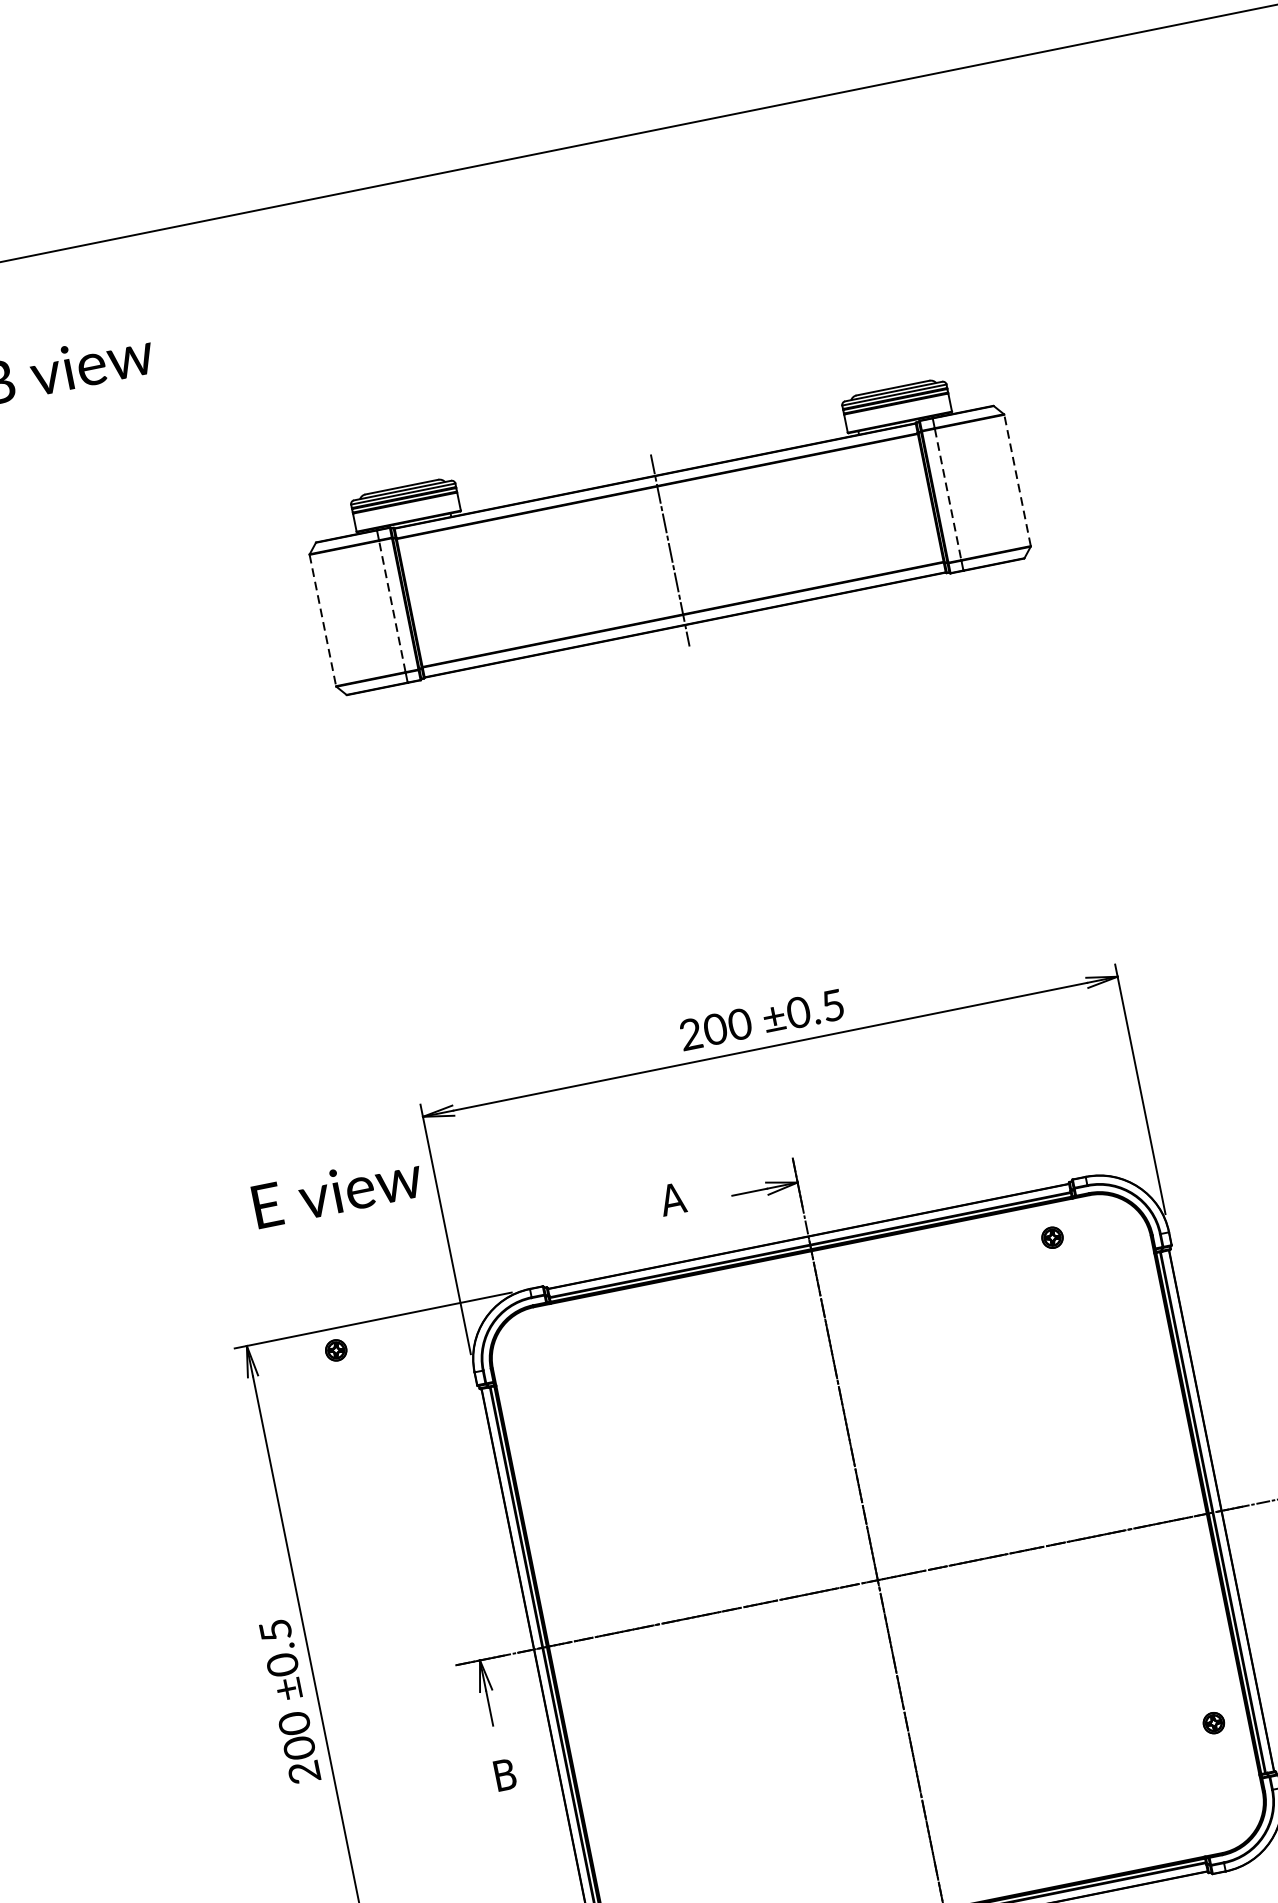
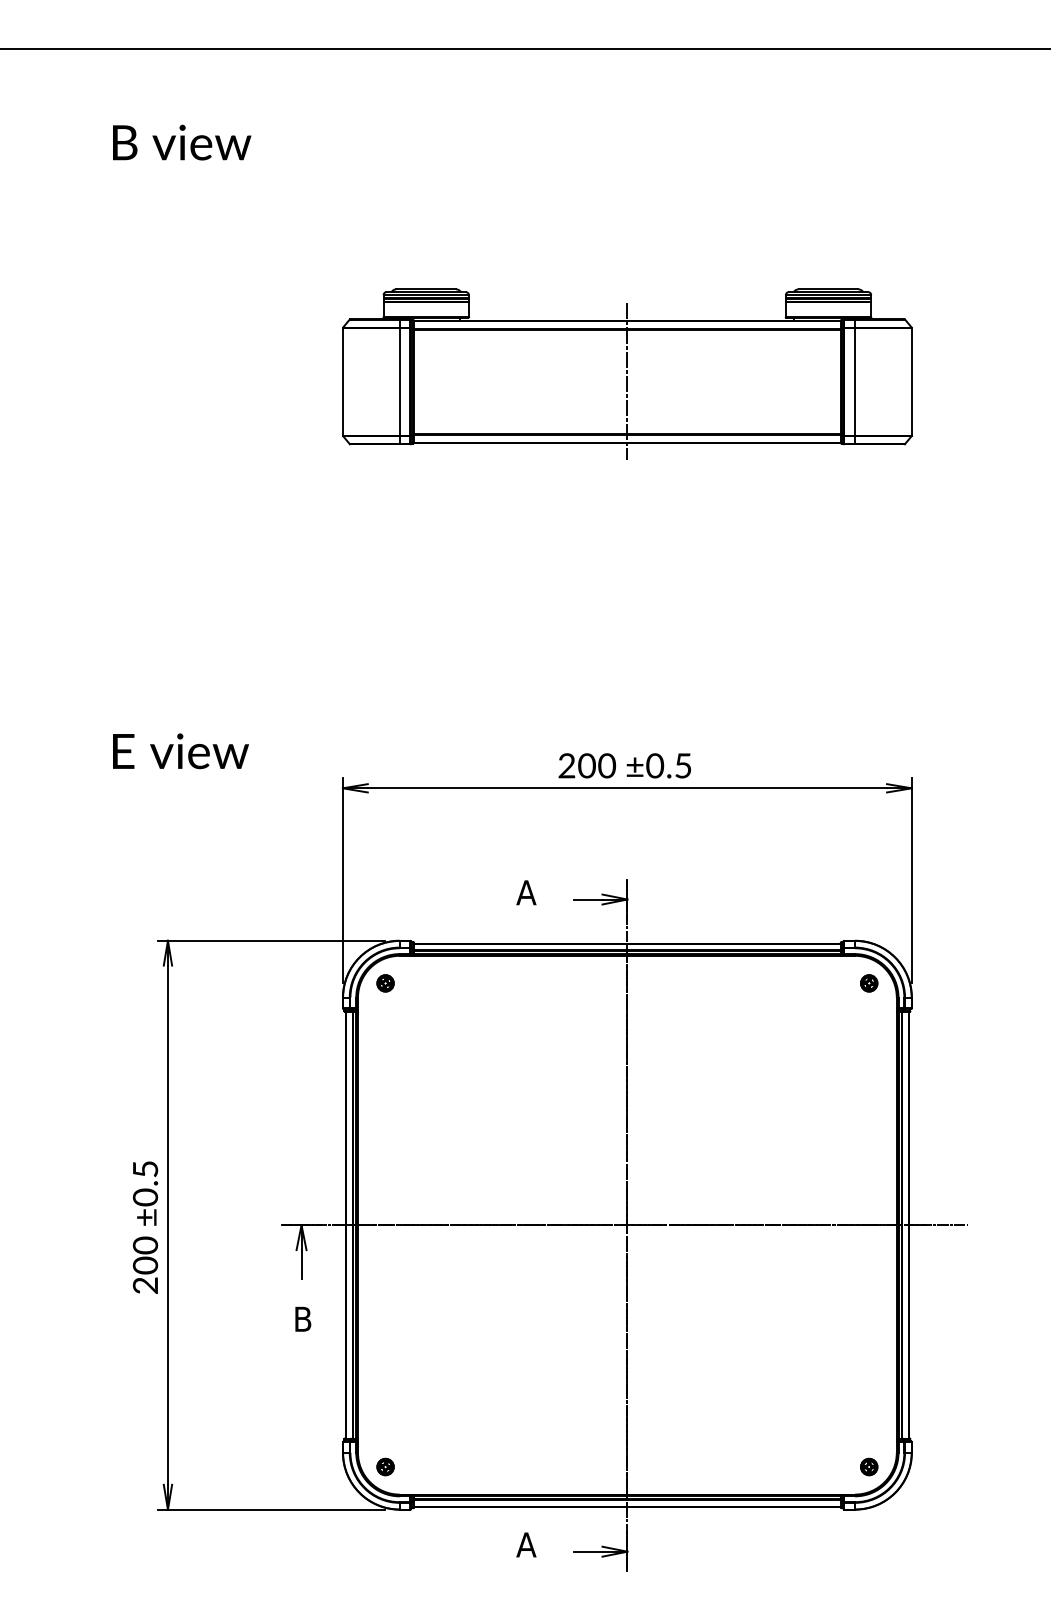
line: (1017, 480) -> (911, 381), dashed -> solid
line: (947, 494) -> (854, 381), dashed -> solid
line: (391, 606) -> (399, 381), dashed -> solid
line: (322, 620) -> (342, 381), dashed -> solid
text: (337, 1191) -> (180, 751), moved
part: (1052, 1237) -> (869, 983), moved
part: (336, 1350) -> (385, 983), moved
part: (1214, 1722) -> (869, 1466), moved

